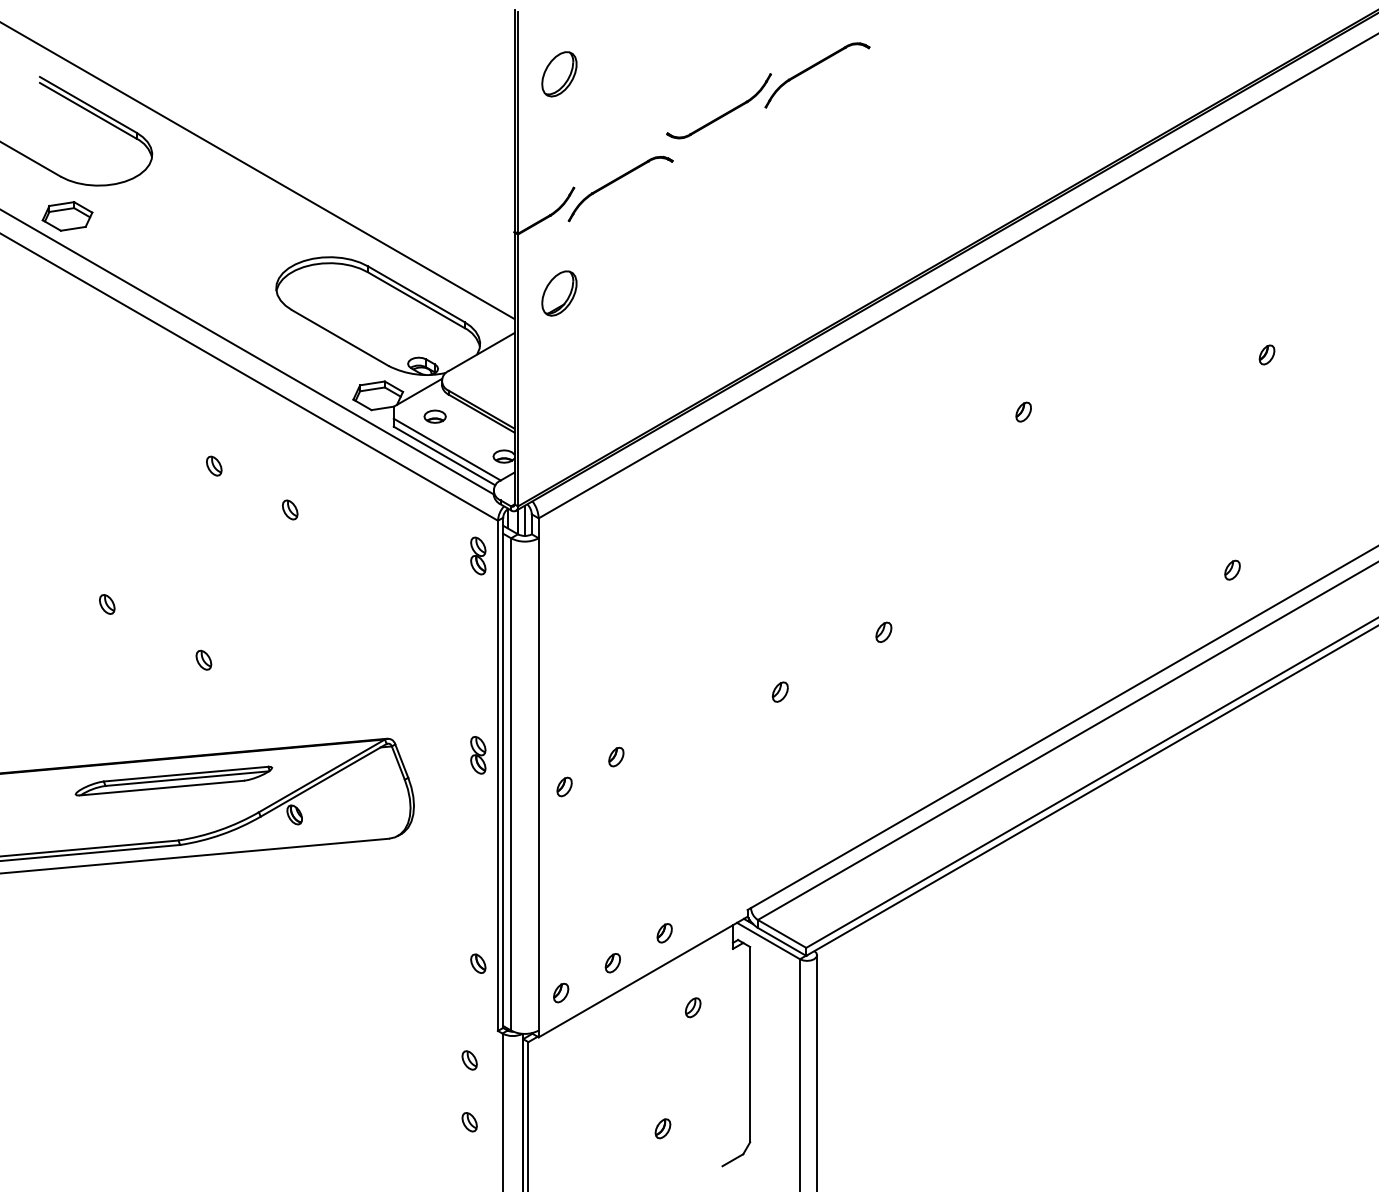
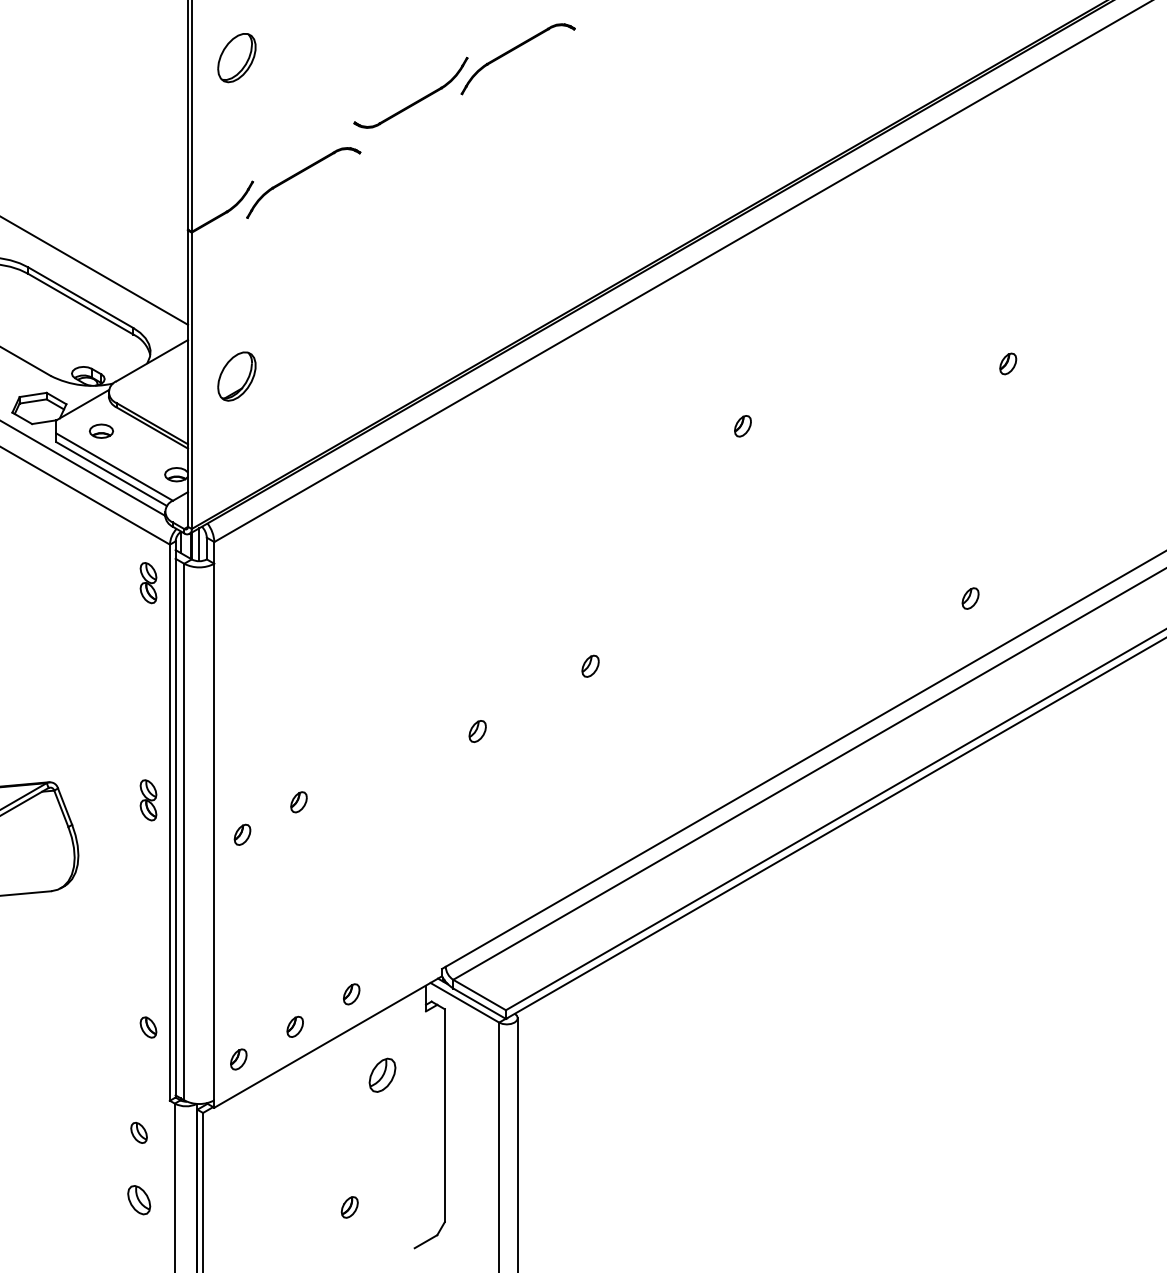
part: (559, 293) -> (236, 376), moved
part: (693, 1007) -> (383, 1075), size x1.6
part: (469, 1122) -> (138, 1200), size x1.4

